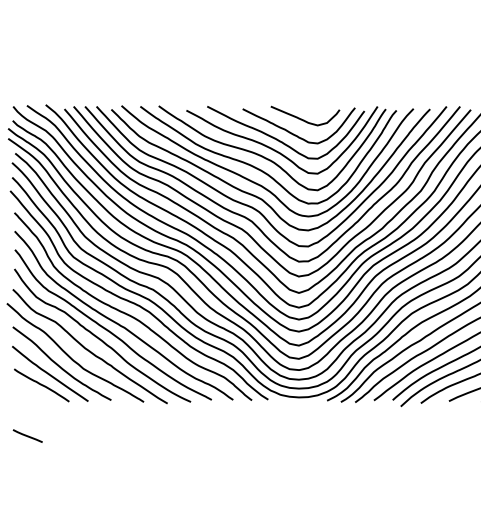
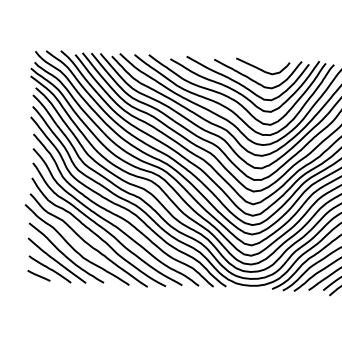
line: (27, 435) -> (38, 275), moved

